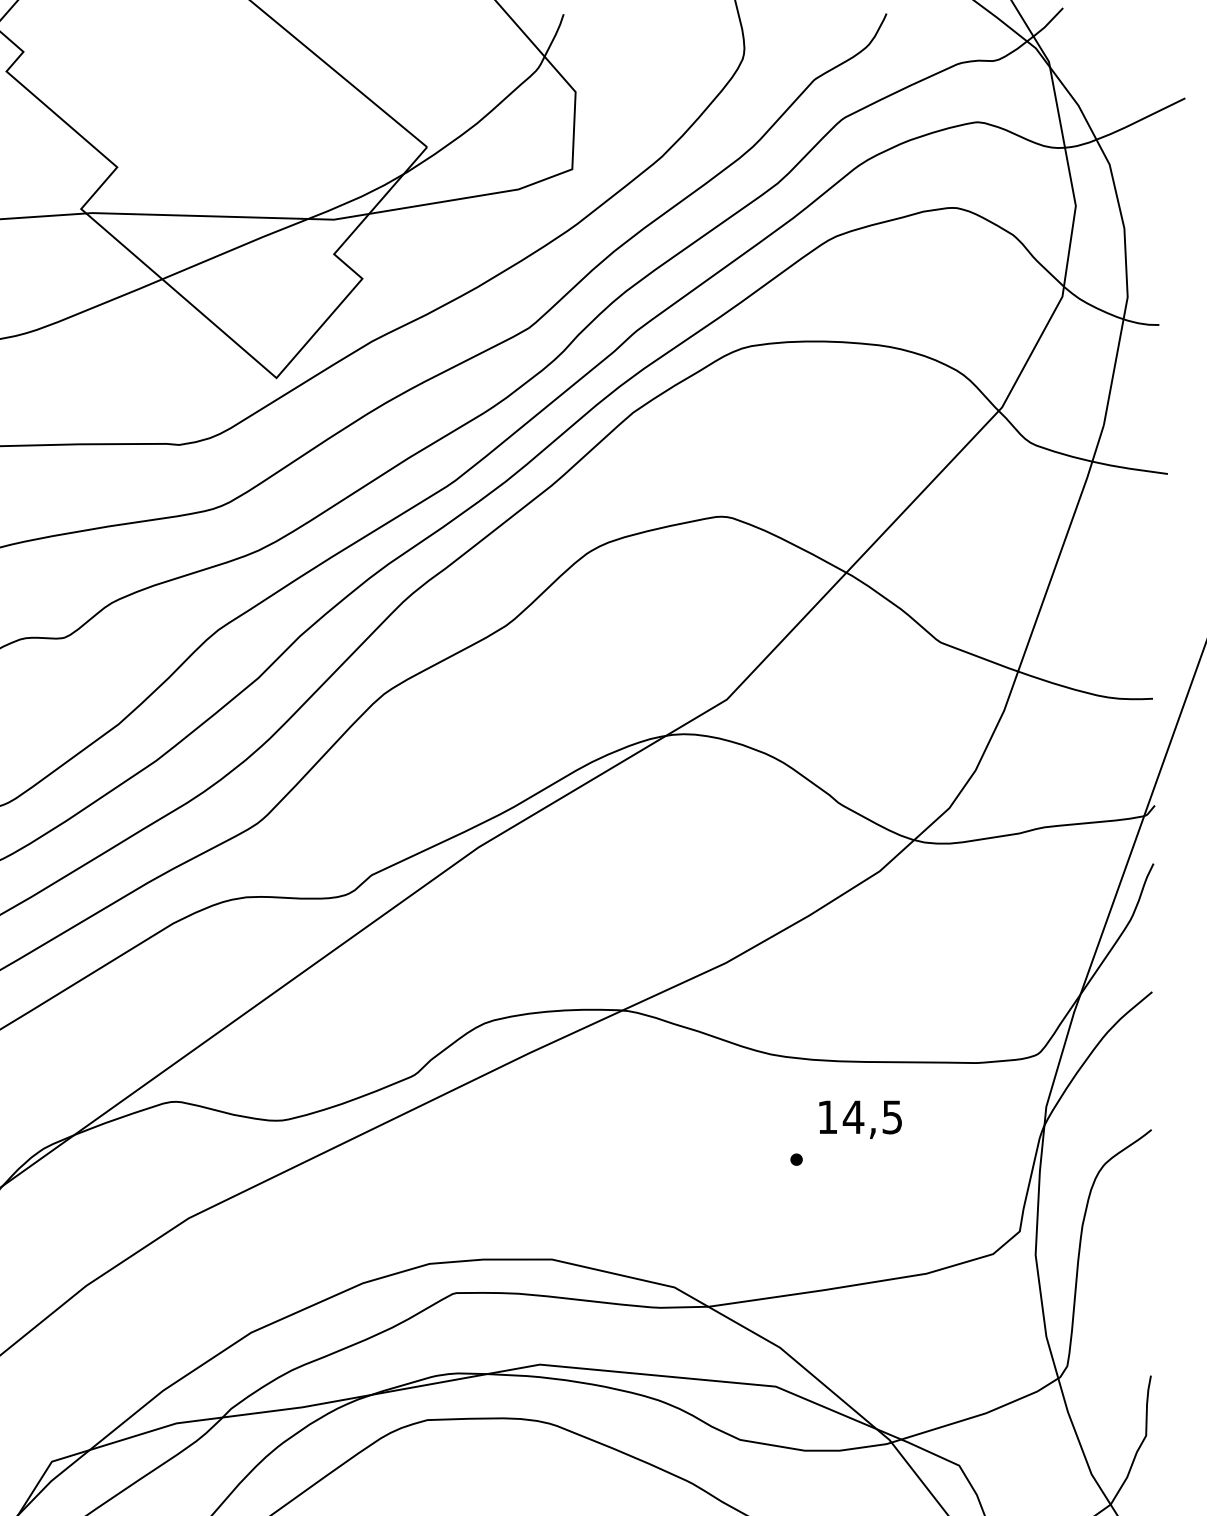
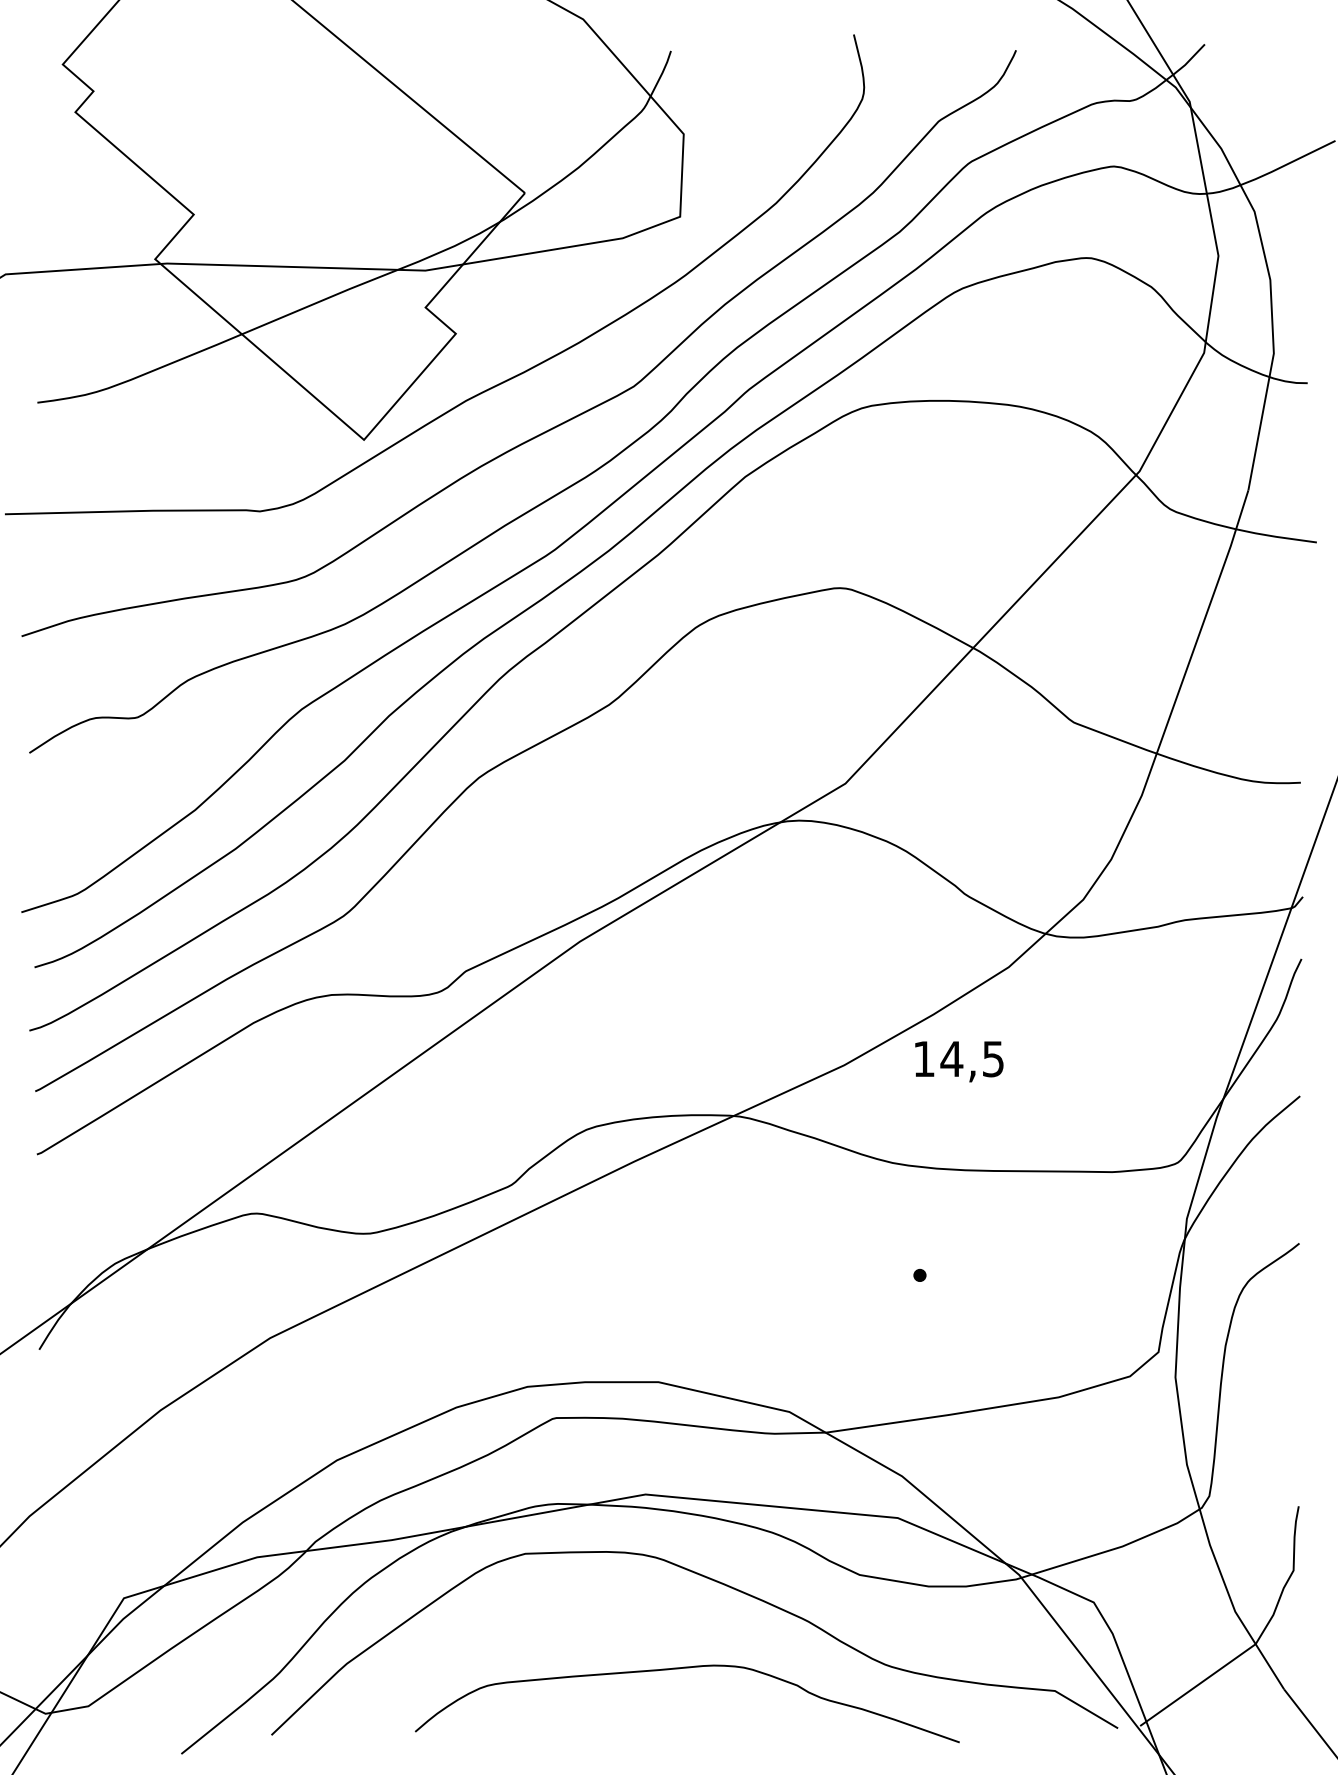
text: (860, 1119) -> (959, 1061), moved

